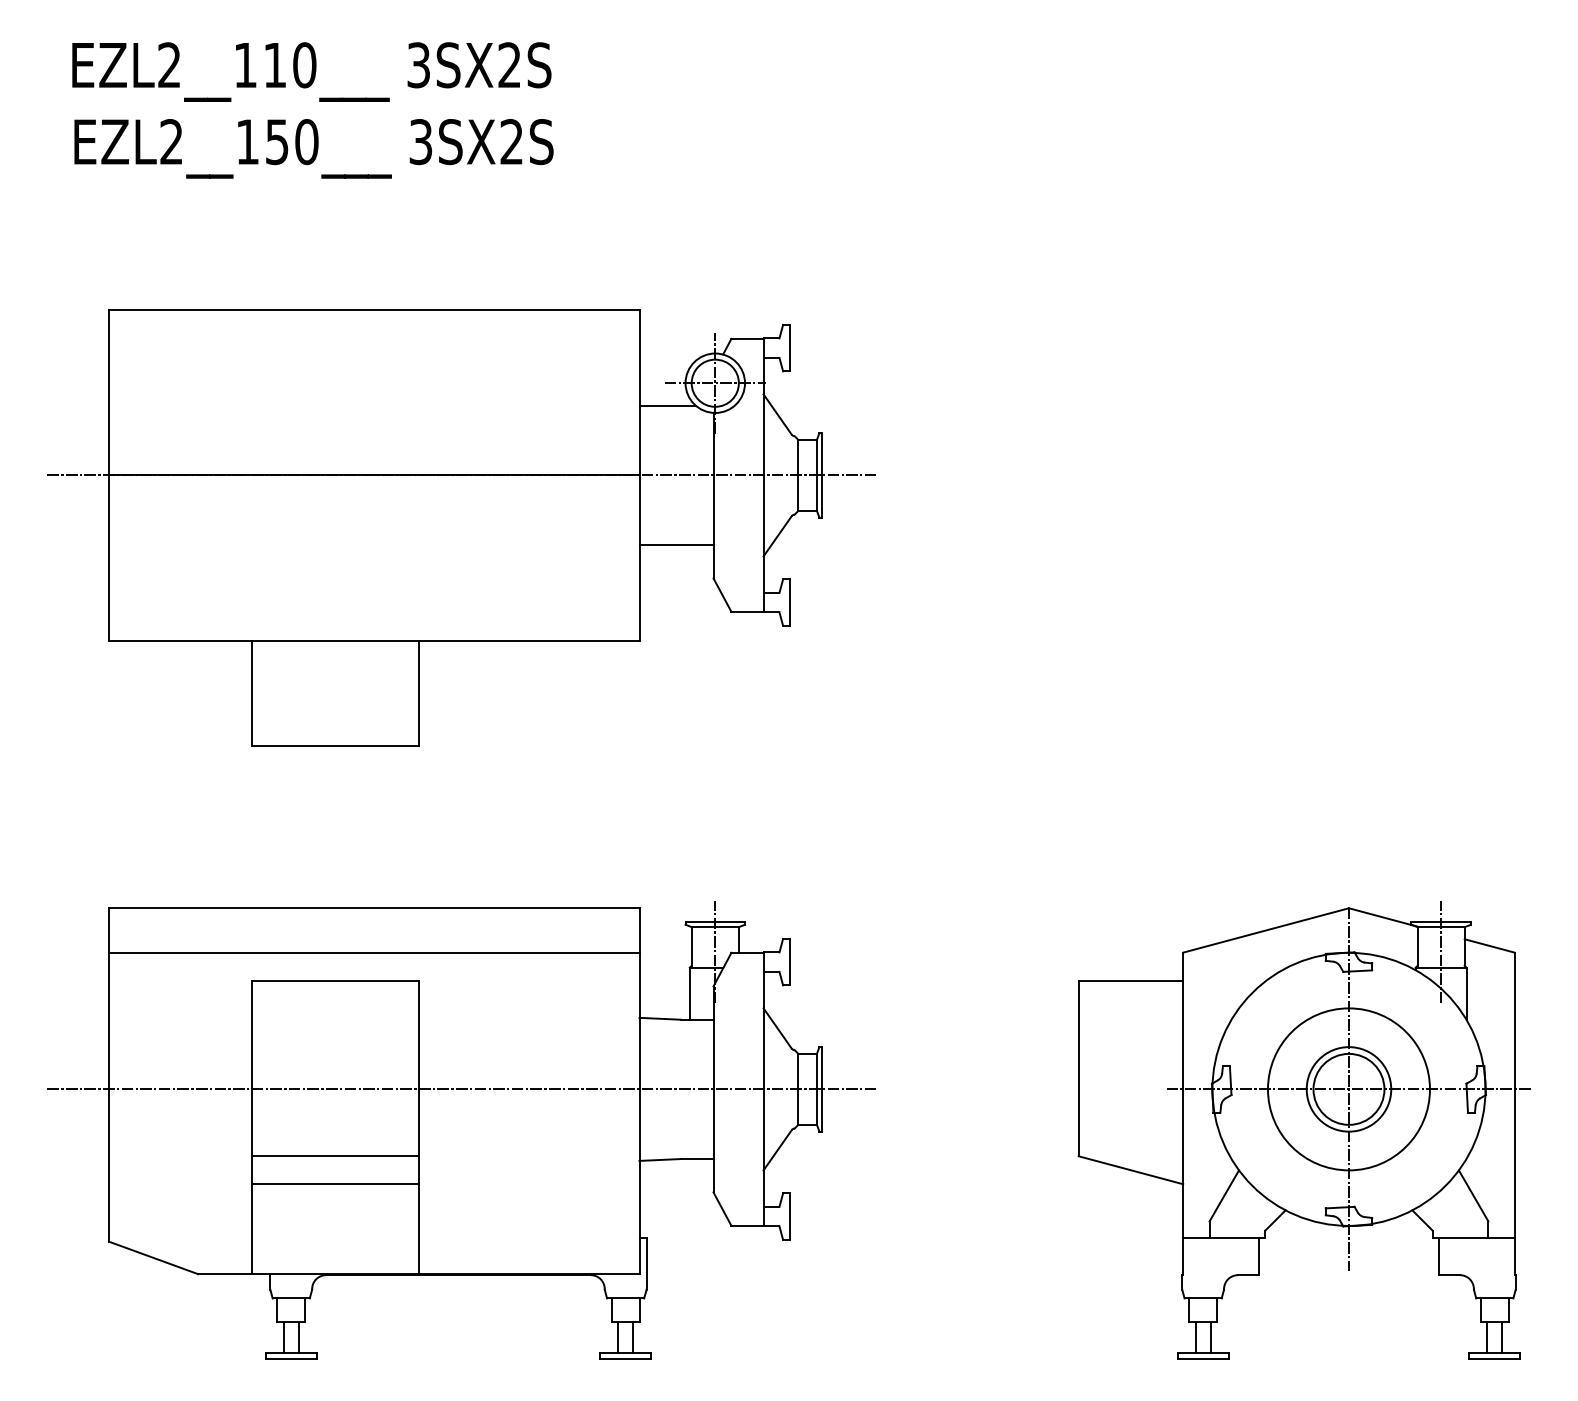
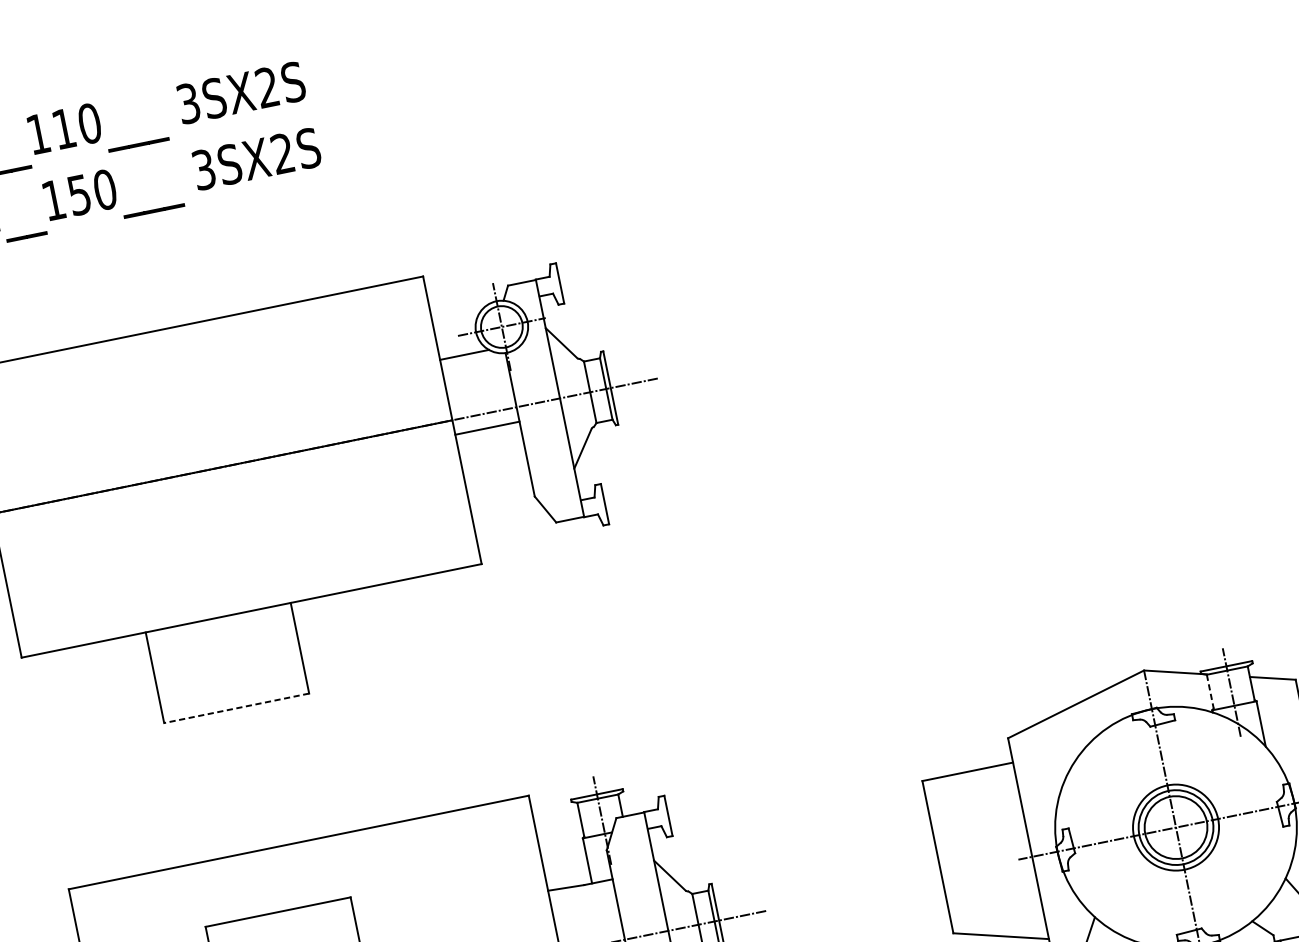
line: (676, 545) -> (487, 428), moved
line: (335, 745) -> (236, 708), solid -> dashed
line: (1417, 946) -> (1210, 691), solid -> dashed
line: (374, 952) -> (306, 880), removed
circle: (1348, 1089) -> (1175, 827), size x0.6

